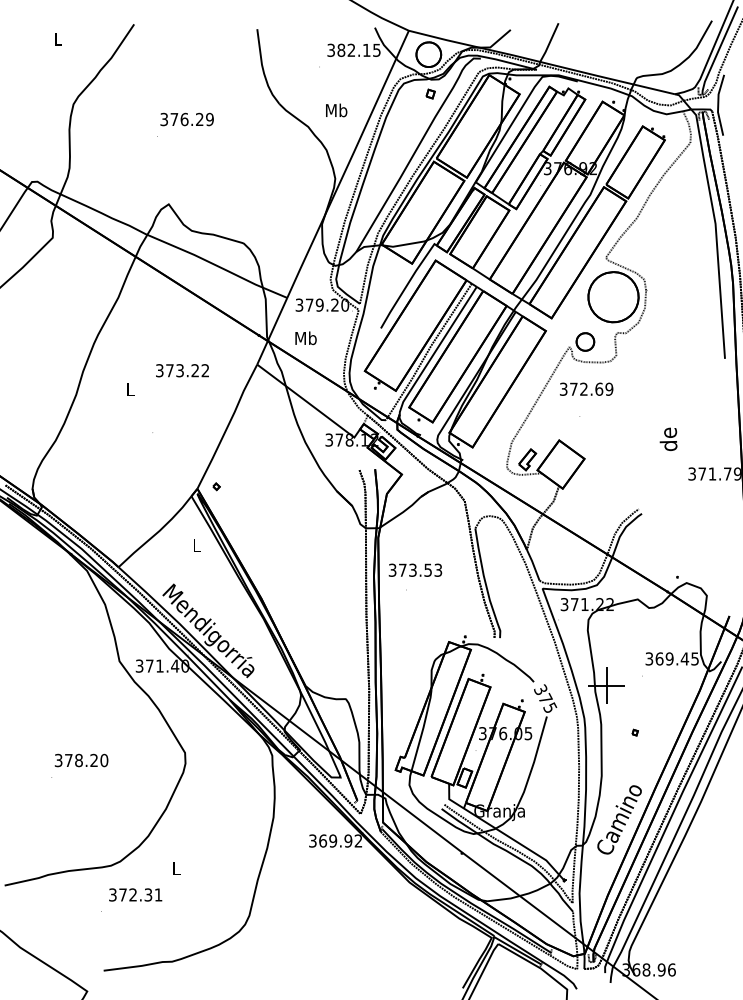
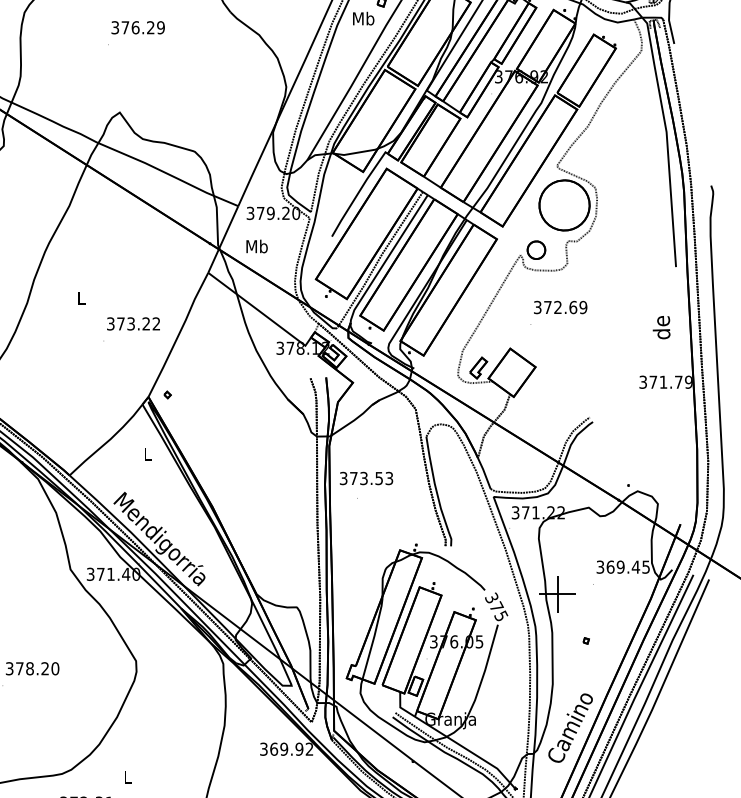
text: (336, 110) -> (363, 18), moved
text: (182, 370) -> (133, 323), moved
text: (586, 388) -> (560, 306), moved
text: (668, 438) -> (661, 326), moved

